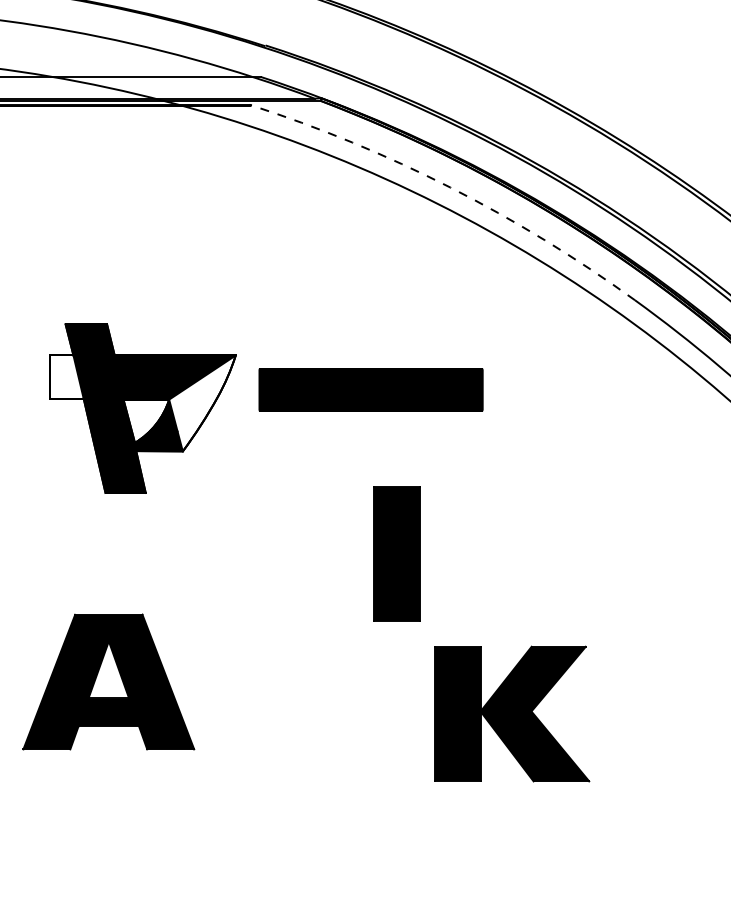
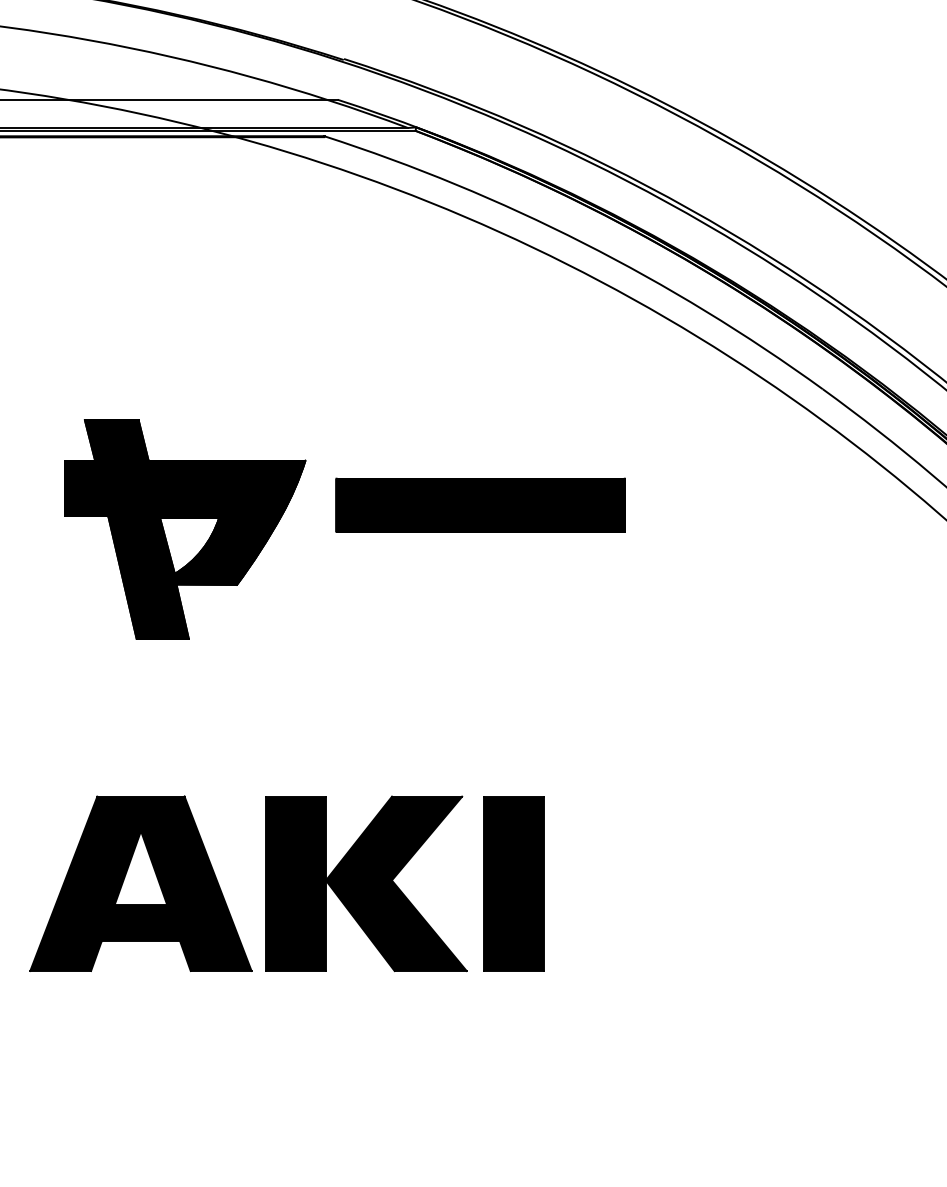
arc: (450, 187) -> (583, 243), dashed -> solid
fill: (66, 376) -> (86, 487), added
fill: (202, 403) -> (262, 522), added
part: (396, 553) -> (513, 883), moved
part: (512, 713) -> (367, 883), moved

